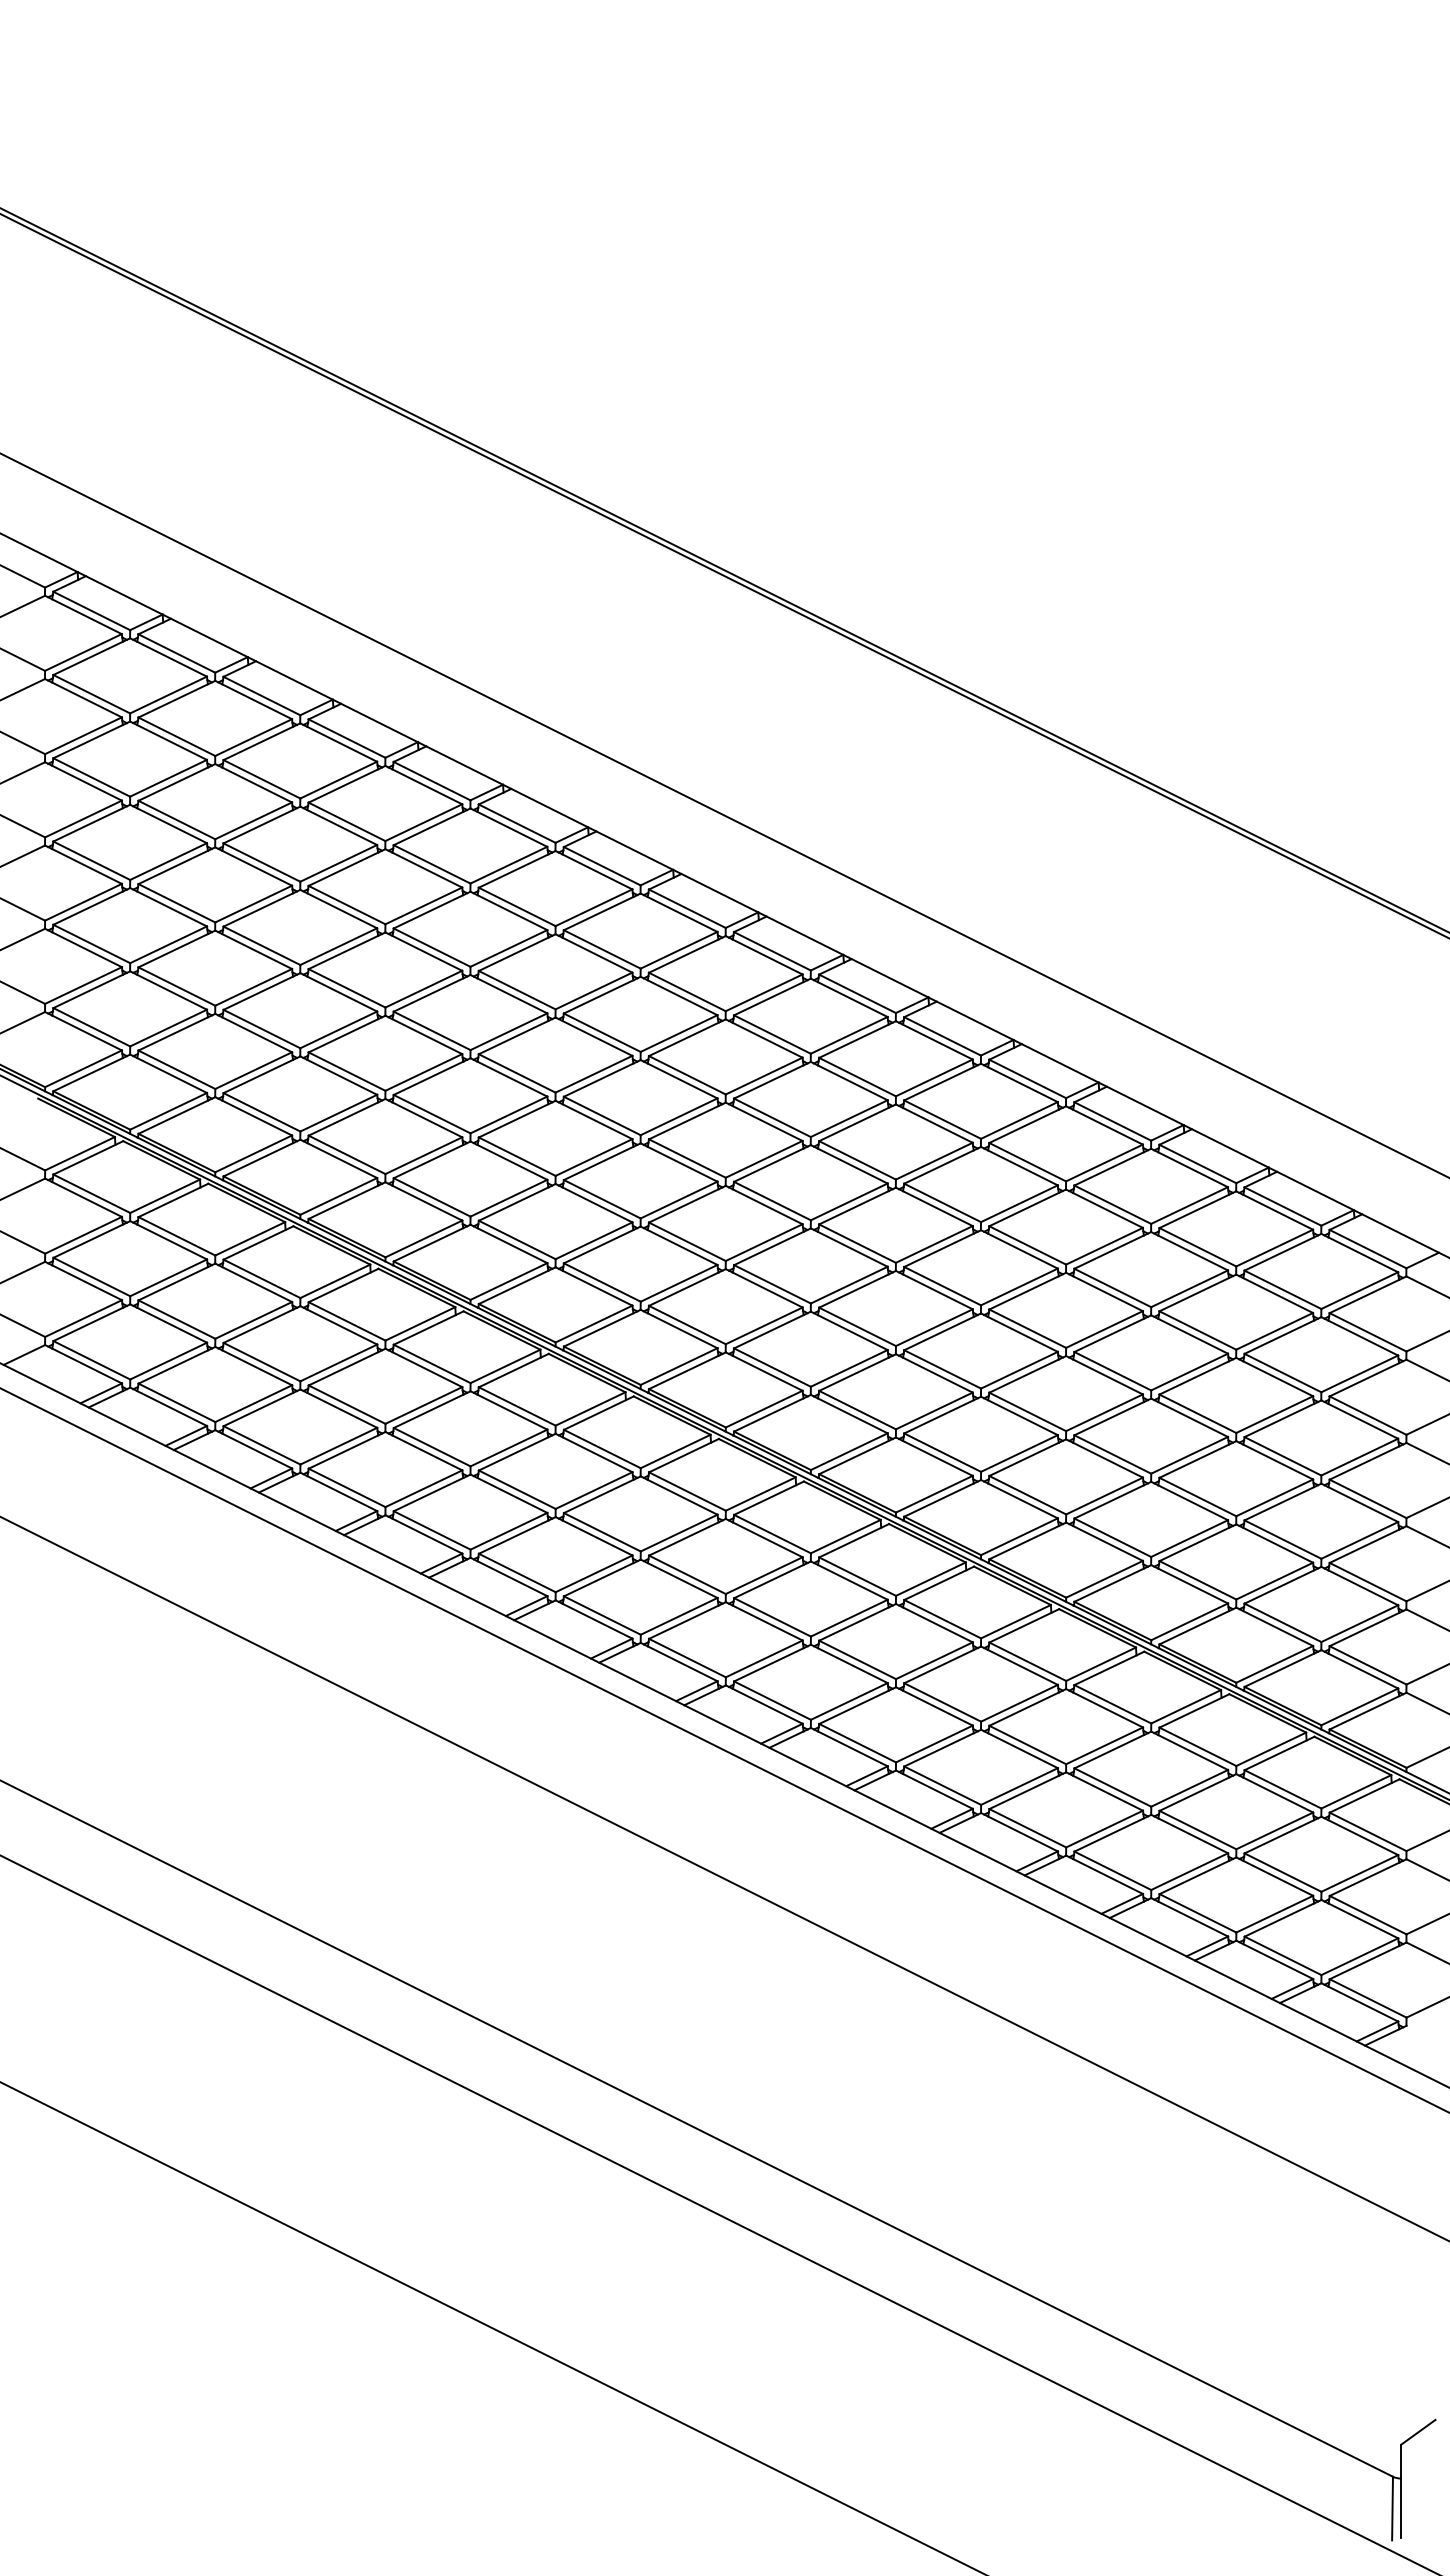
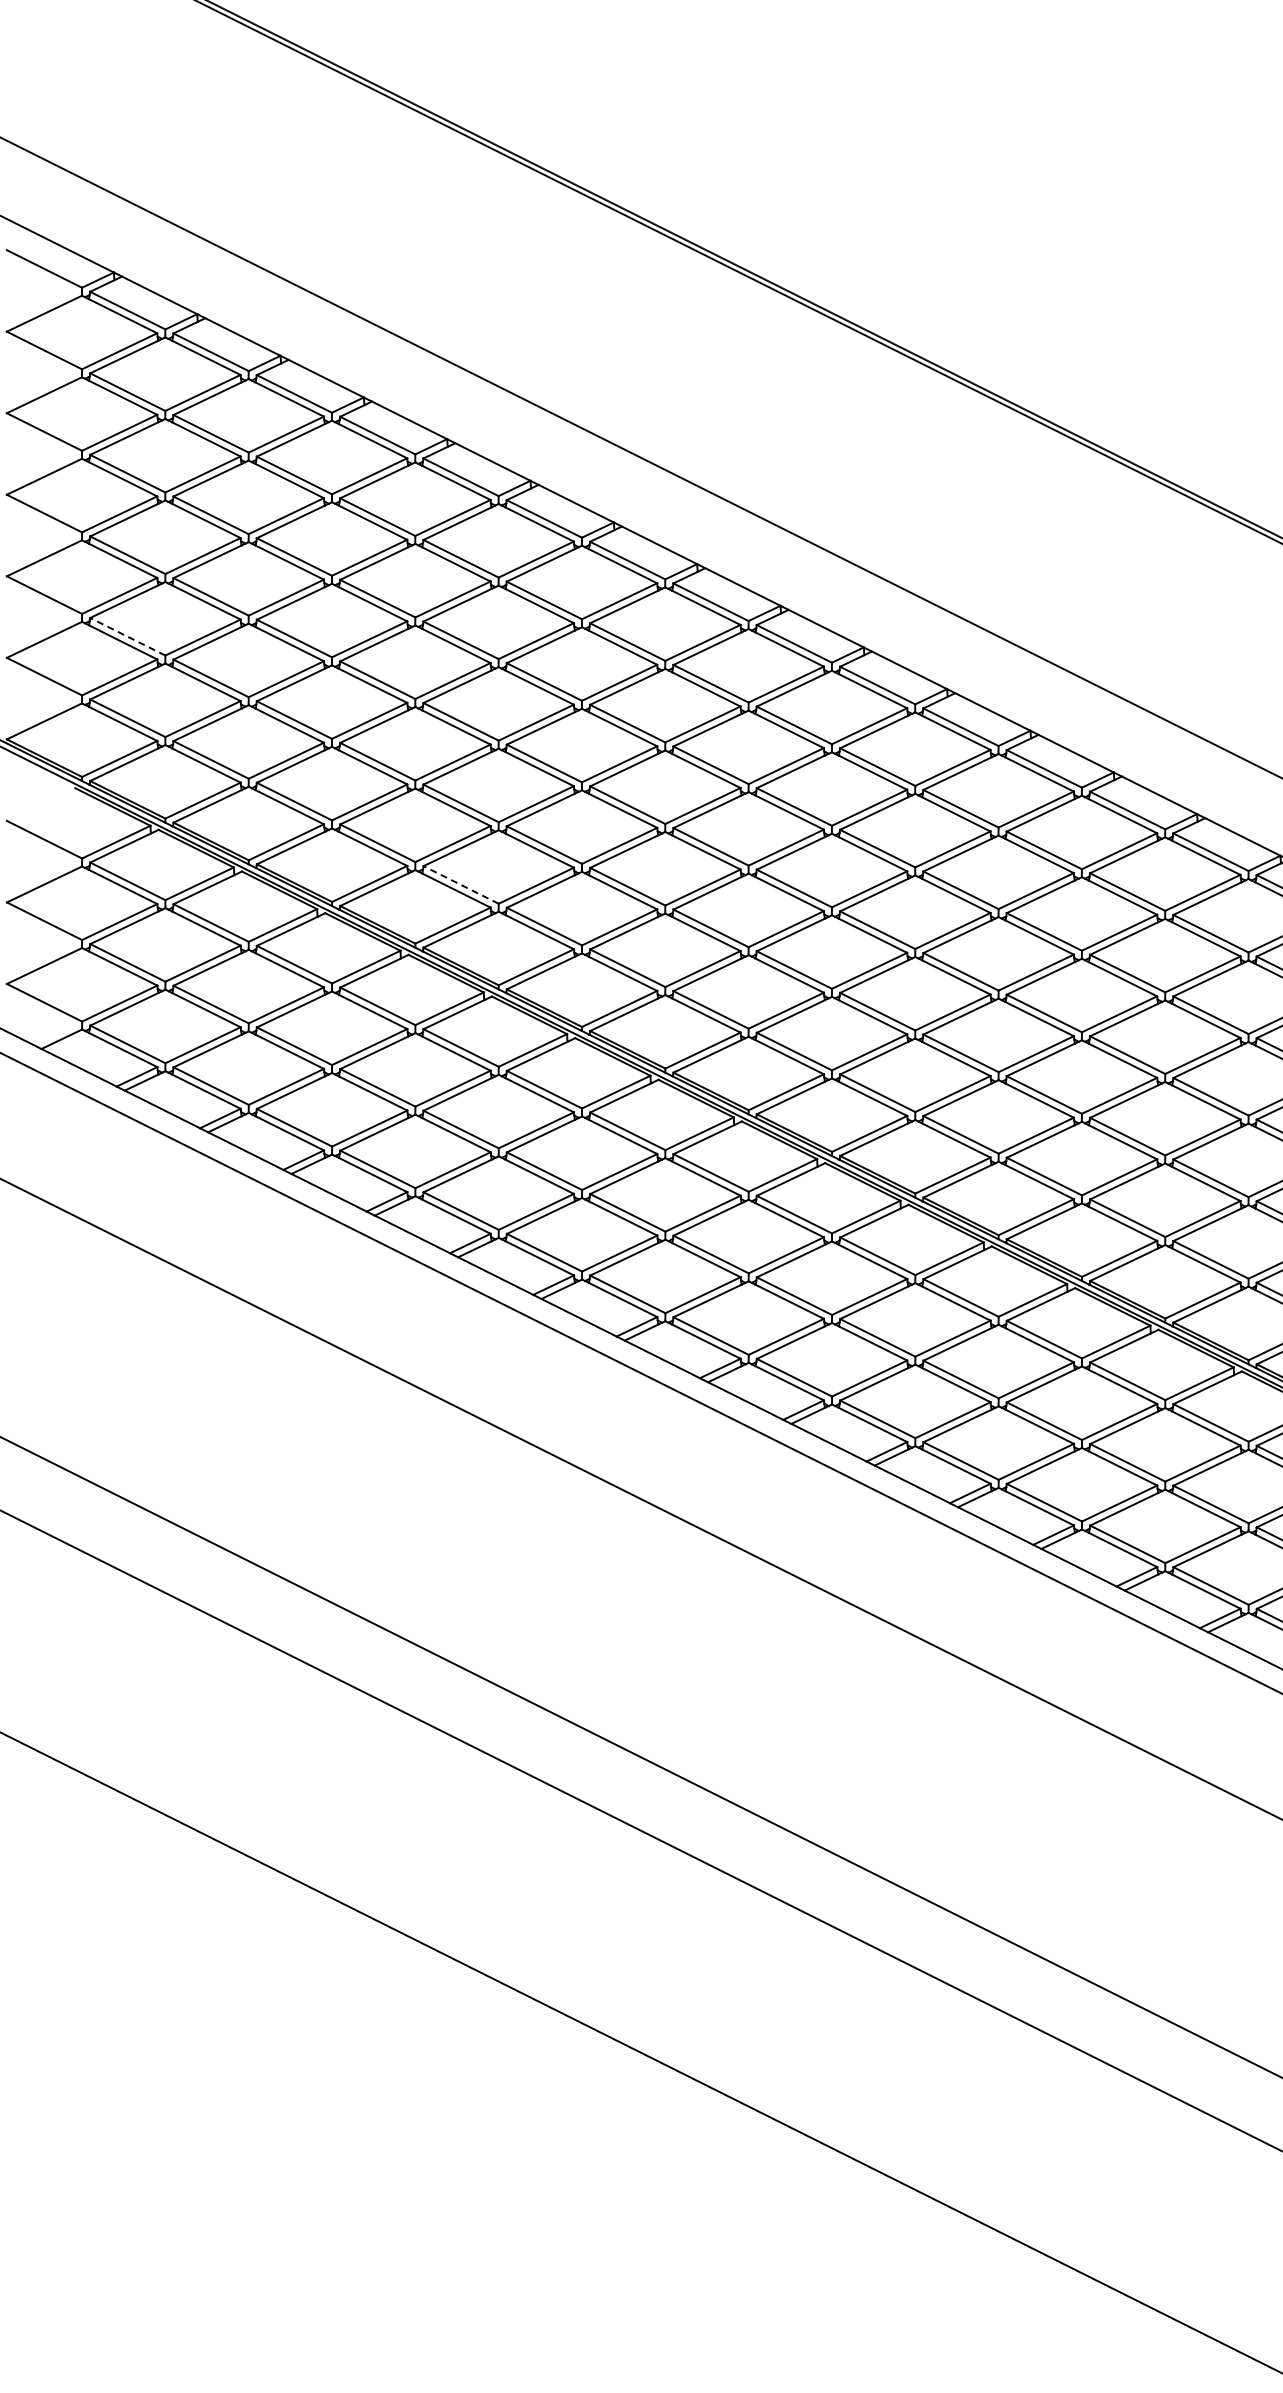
line: (91, 944) -> (127, 637), solid -> dashed
line: (432, 1197) -> (461, 885), solid -> dashed

